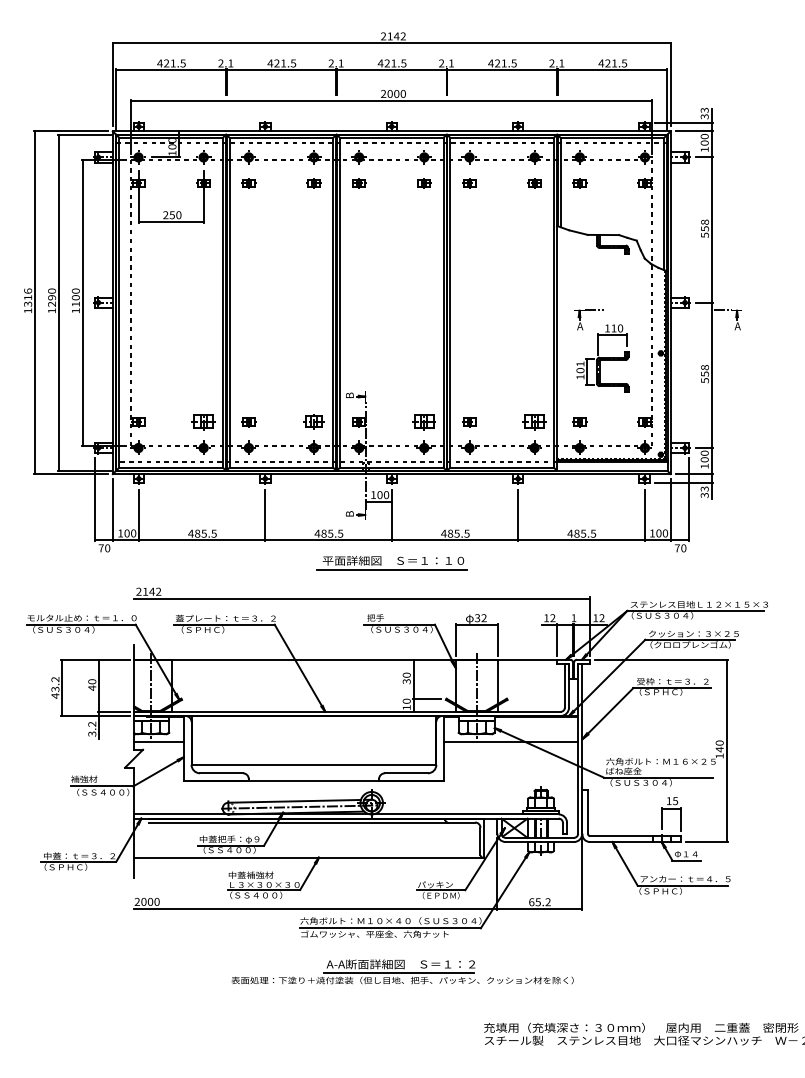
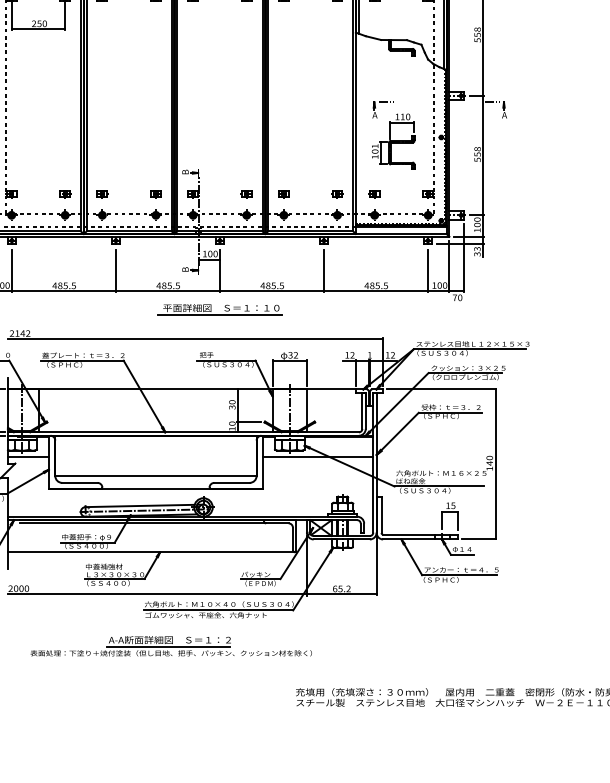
part: (203, 422) -> (65, 194), size x0.62
part: (313, 422) -> (155, 194), size x0.71
part: (424, 422) -> (246, 194), size x0.62
part: (534, 422) -> (337, 194), size x0.62
part: (402, 971) -> (171, 645), moved

